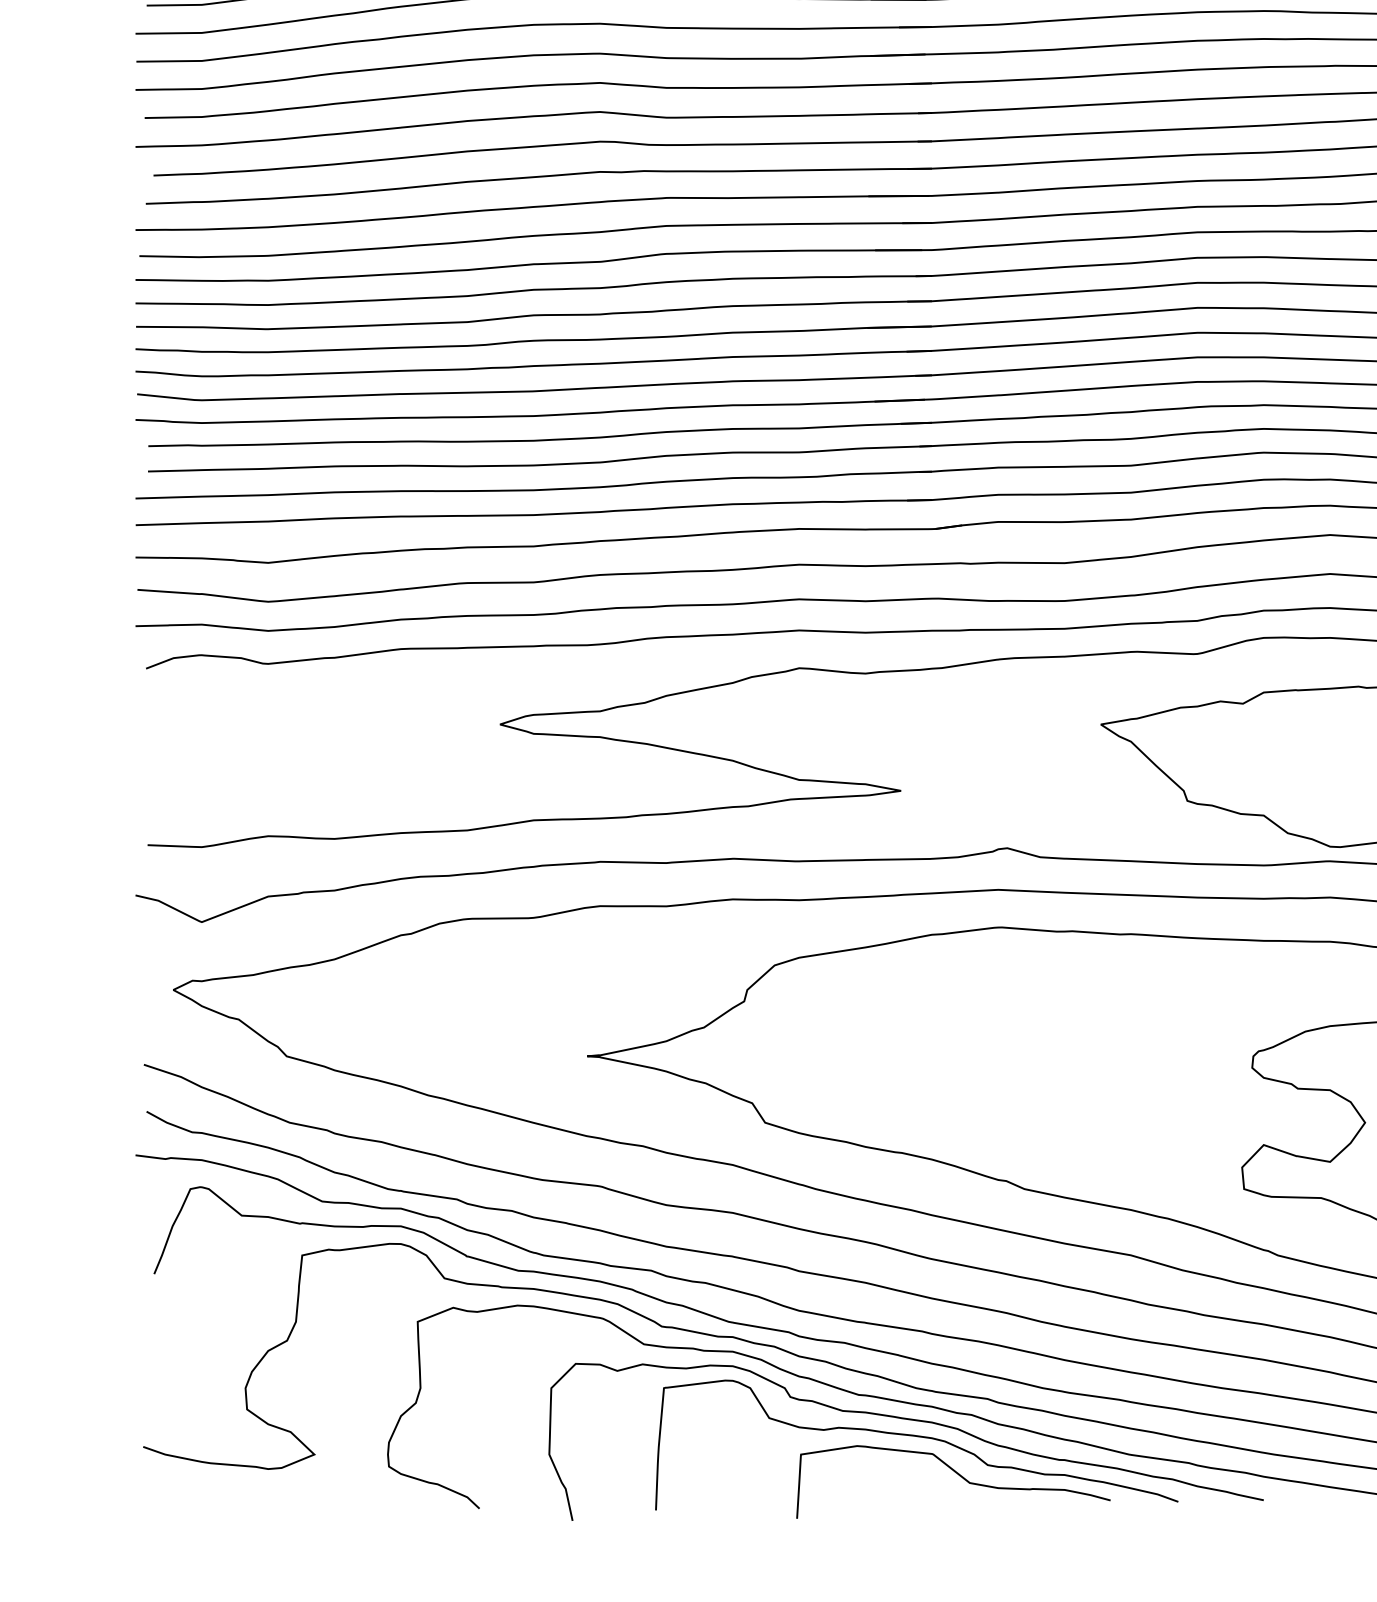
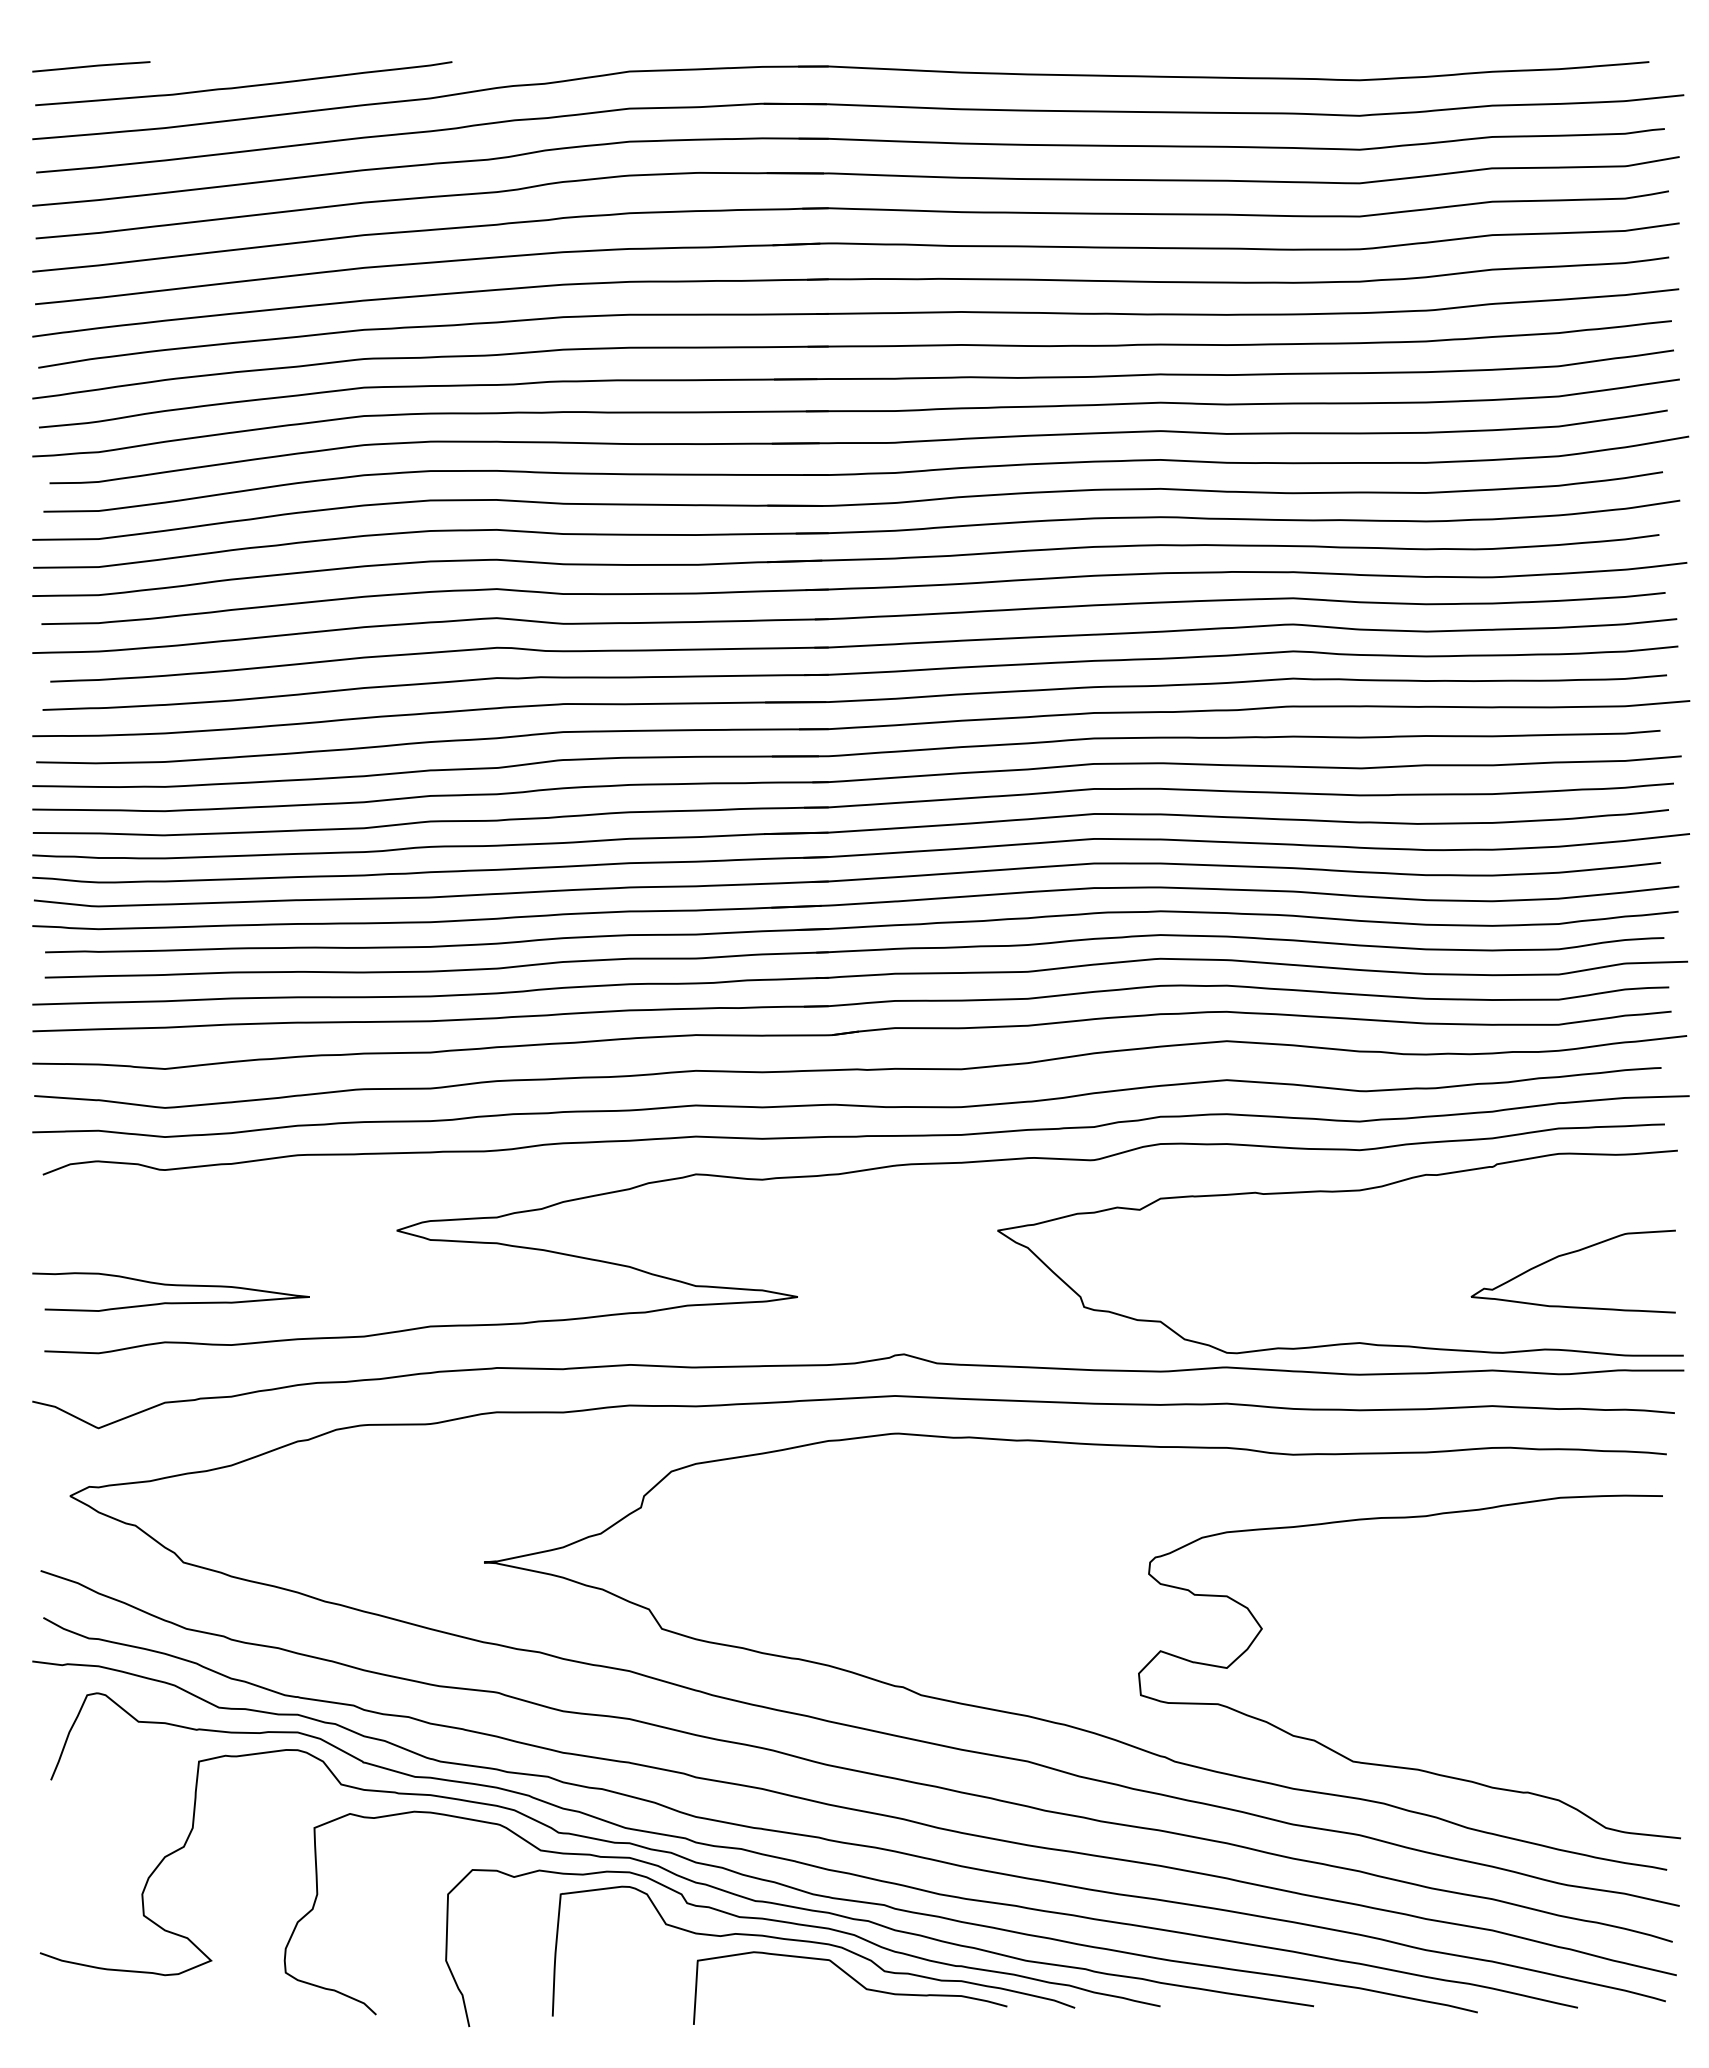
curve: (273, 779) -> (170, 1285), added

